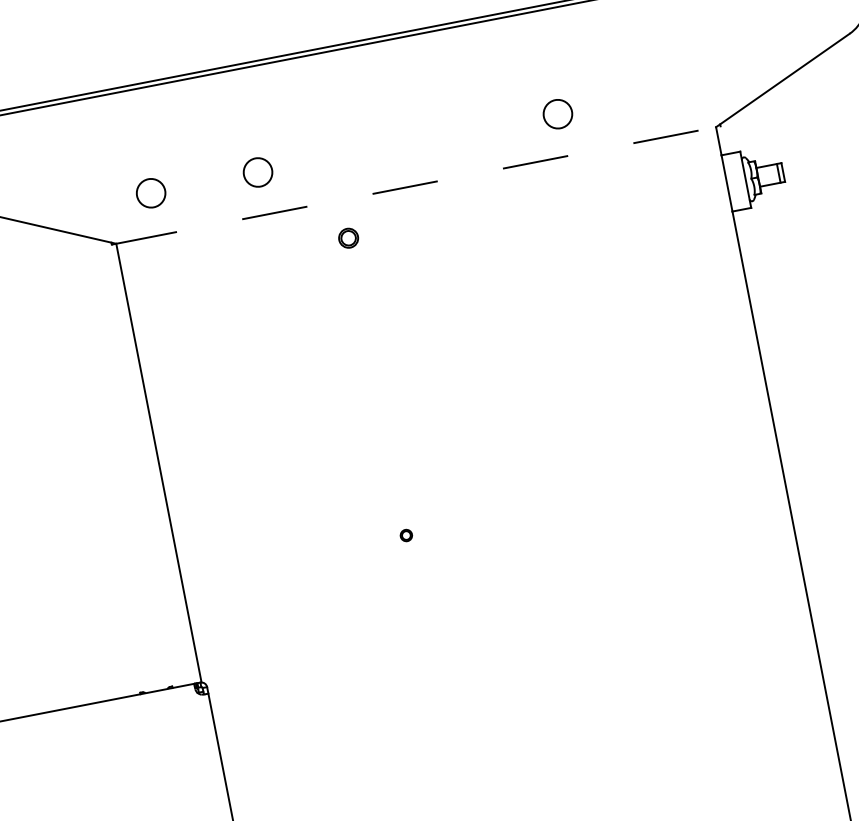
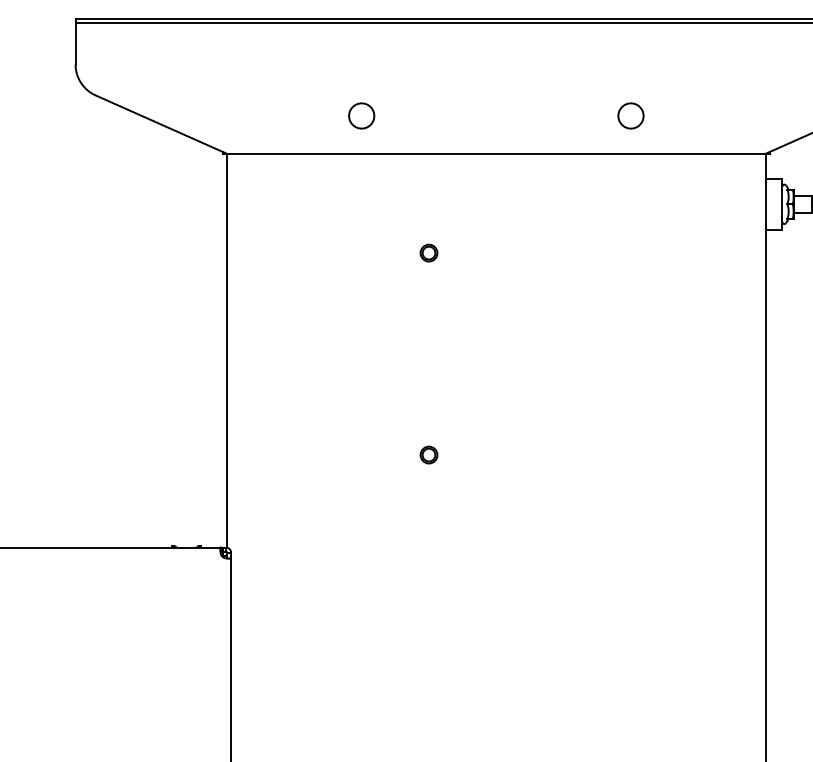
line: (416, 185) -> (496, 153), dashed -> solid
circle: (150, 192) -> (265, 115), removed
part: (347, 237) -> (428, 252), moved
part: (405, 535) -> (428, 454), size x1.67

